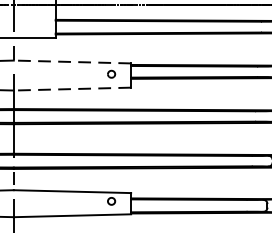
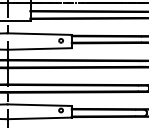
line: (72, 62) -> (39, 34), dashed -> solid
line: (72, 88) -> (39, 48), dashed -> solid

